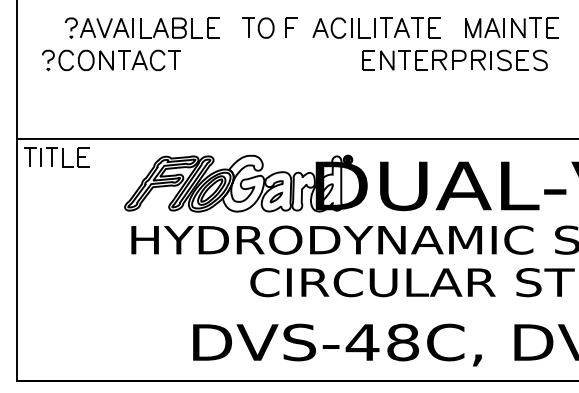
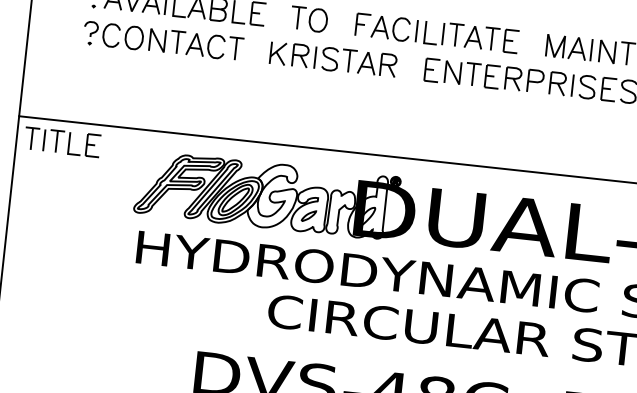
part: (291, 27) -> (362, 24), moved
part: (282, 59) -> (333, 58), added
part: (111, 60) -> (163, 41), moved

